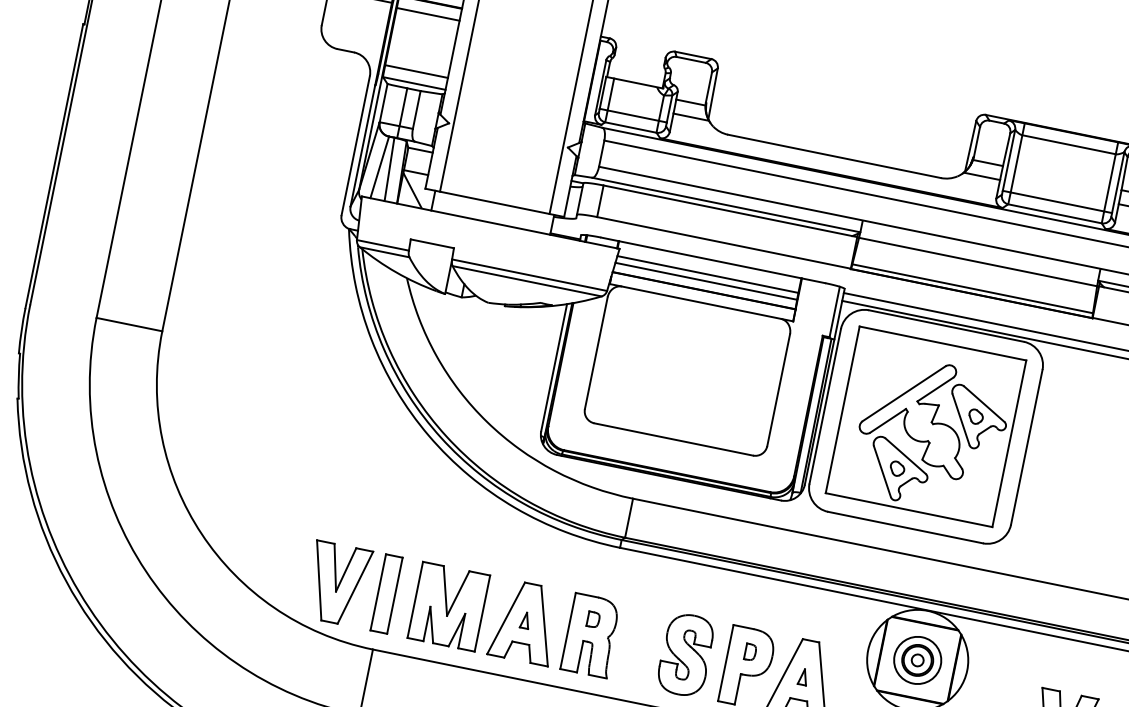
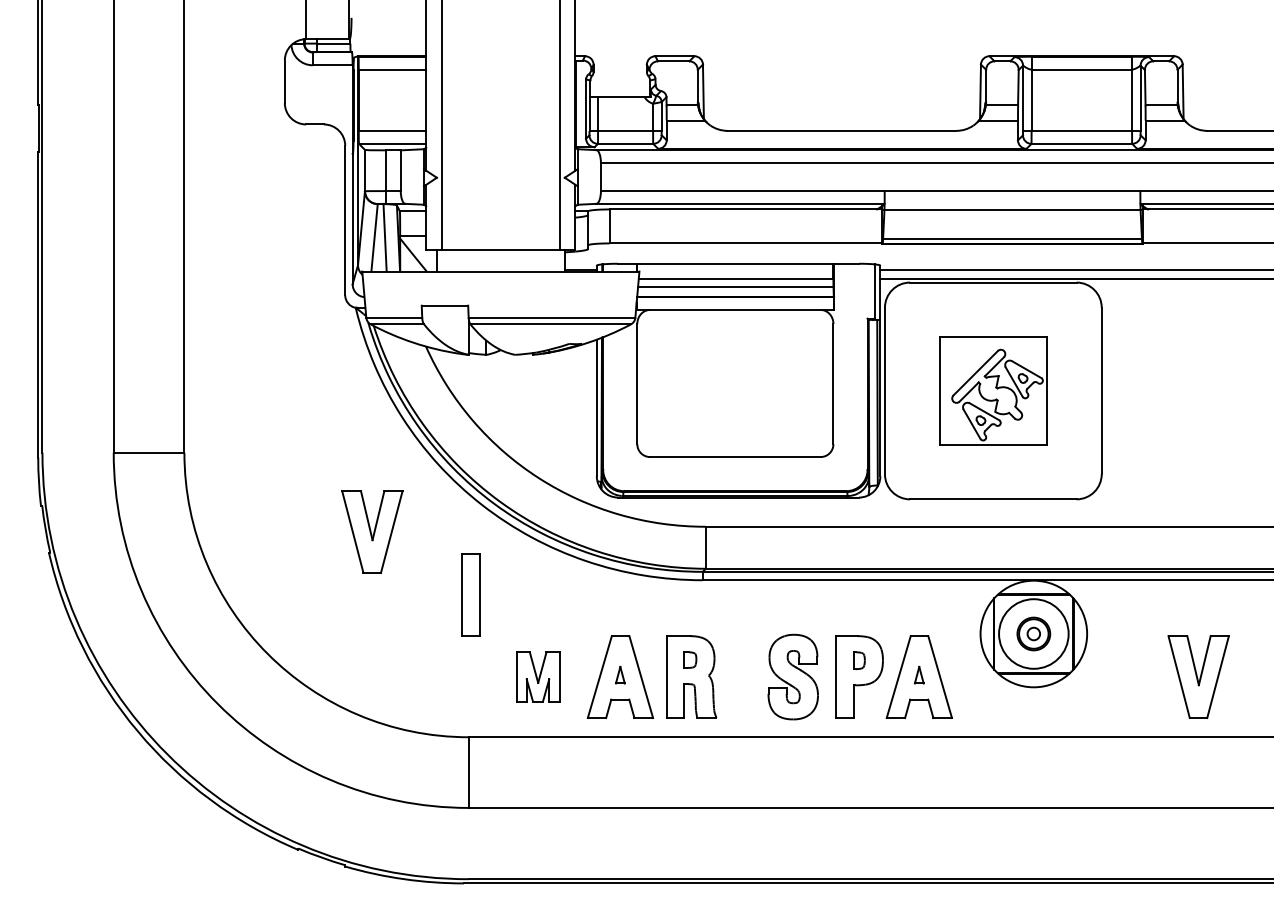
part: (926, 426) -> (993, 390), size x0.6
part: (337, 583) -> (372, 531), moved
part: (385, 593) -> (470, 594), moved
part: (448, 606) -> (537, 676), size x0.6
circle: (917, 659) -> (1033, 633), size x1.4

